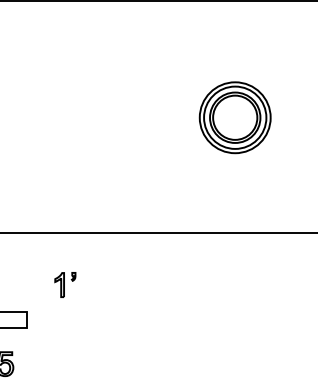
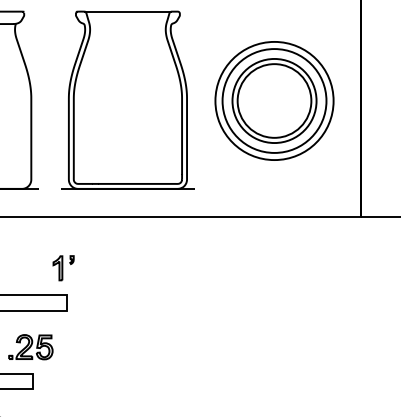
part: (88, 116) -> (127, 99), added
part: (235, 117) -> (274, 100), size x1.67
part: (65, 285) -> (63, 268), moved

